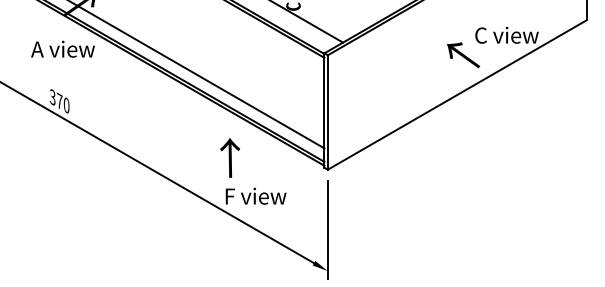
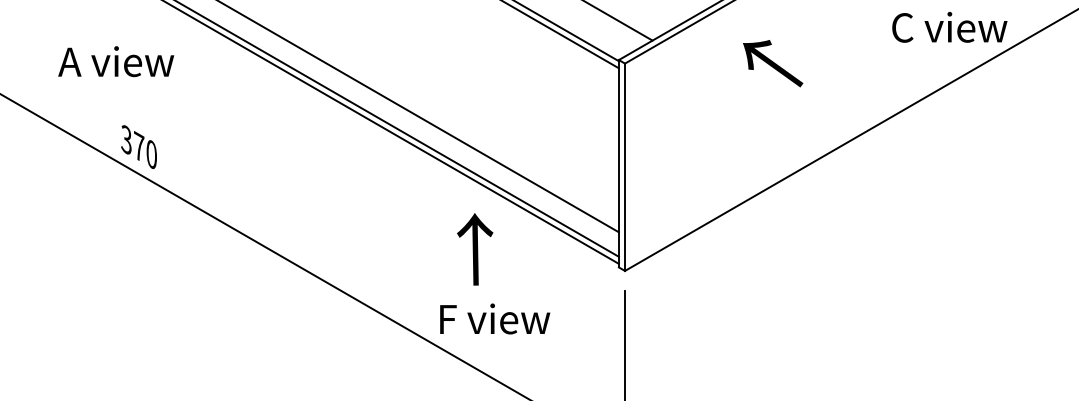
text: (62, 48) -> (115, 60), moved
text: (463, 55) -> (772, 63), moved
text: (229, 157) -> (473, 248), moved

